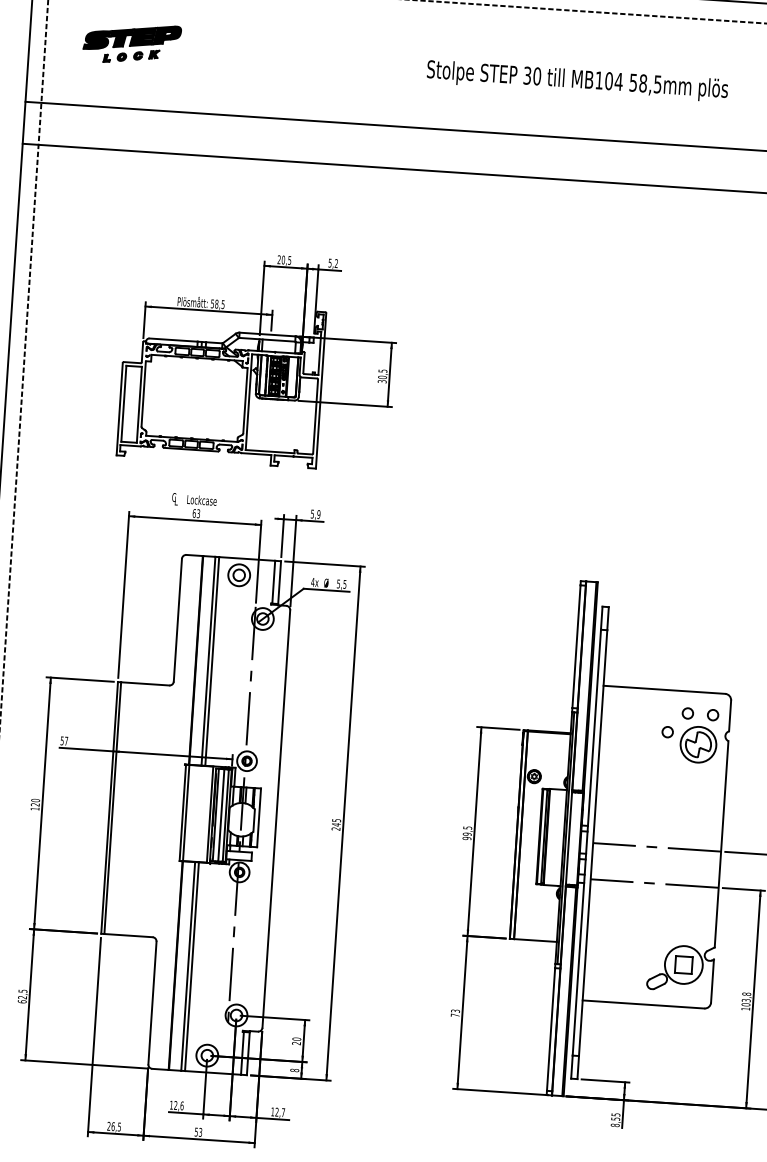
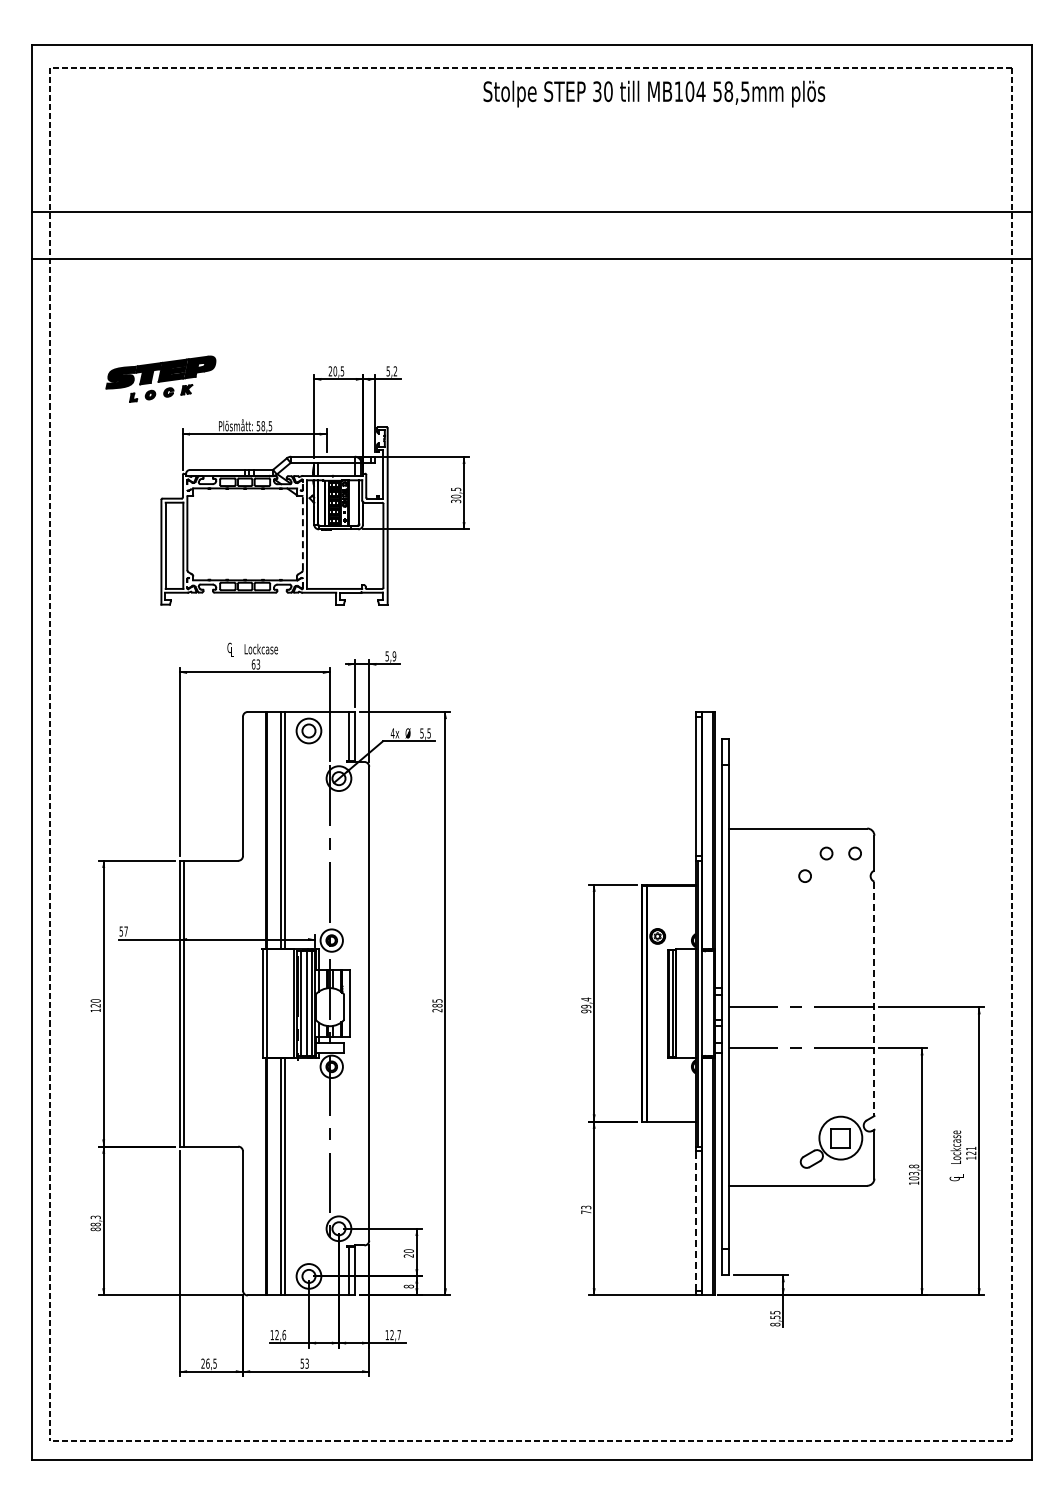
part: (131, 43) -> (160, 378), moved
text: (577, 80) -> (654, 93), moved
line: (245, 400) -> (302, 533), solid -> dashed
part: (698, 745) -> (840, 888), removed
text: (336, 824) -> (437, 1005), 245 -> 285
text: (467, 828) -> (586, 999), 99,5 -> 99,4
line: (721, 844) -> (874, 999), solid -> dashed
text: (22, 996) -> (95, 1223), 62,5 -> 88,3
line: (550, 1029) -> (695, 1221), solid -> dashed

